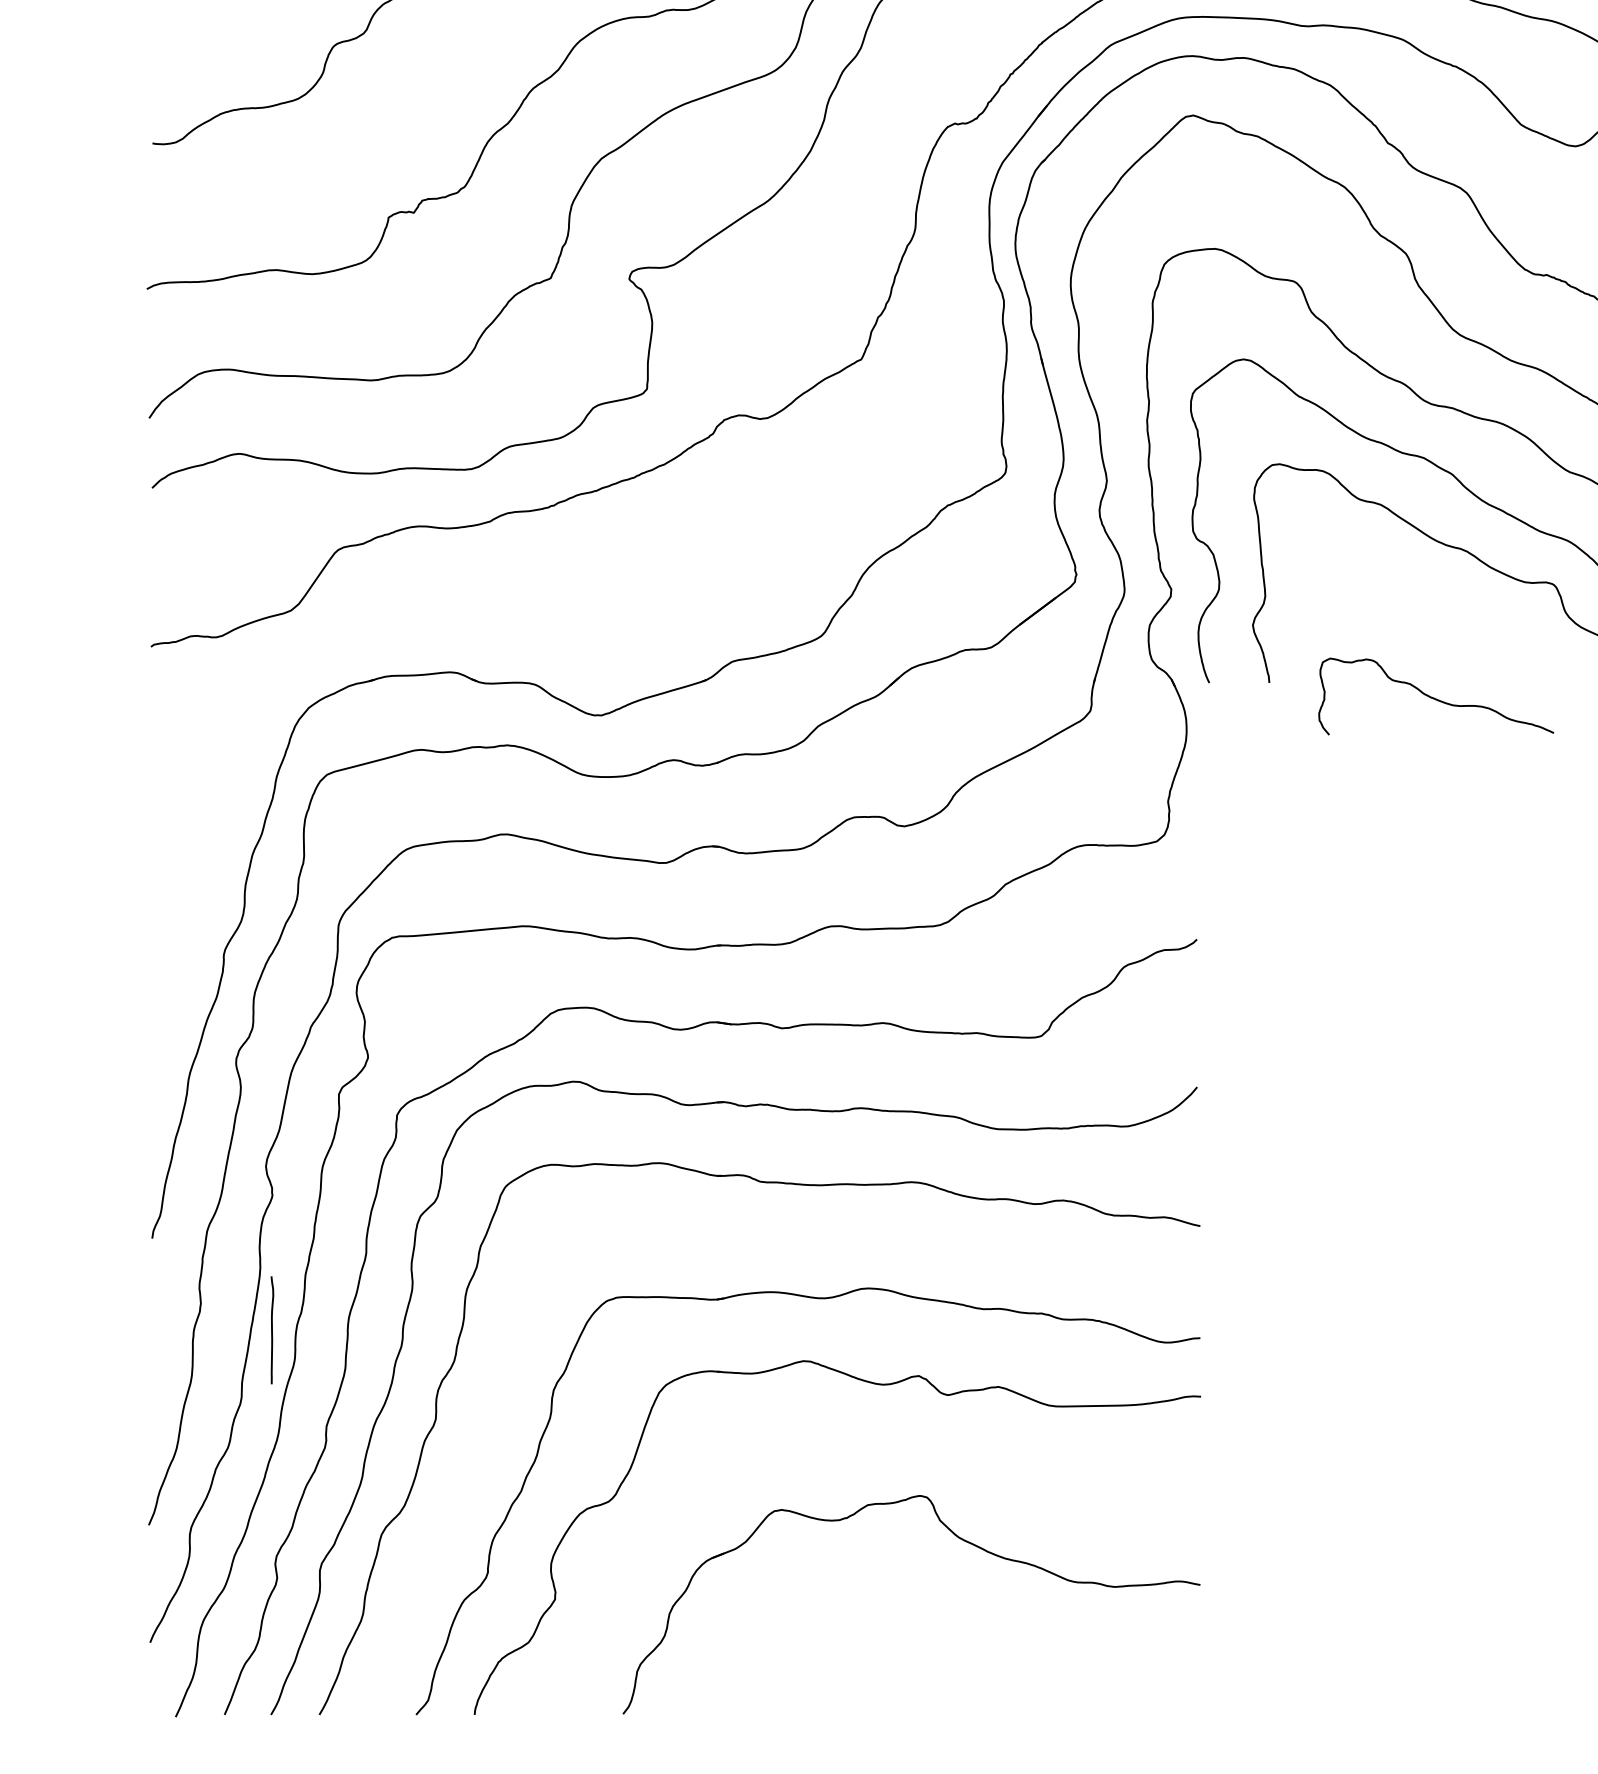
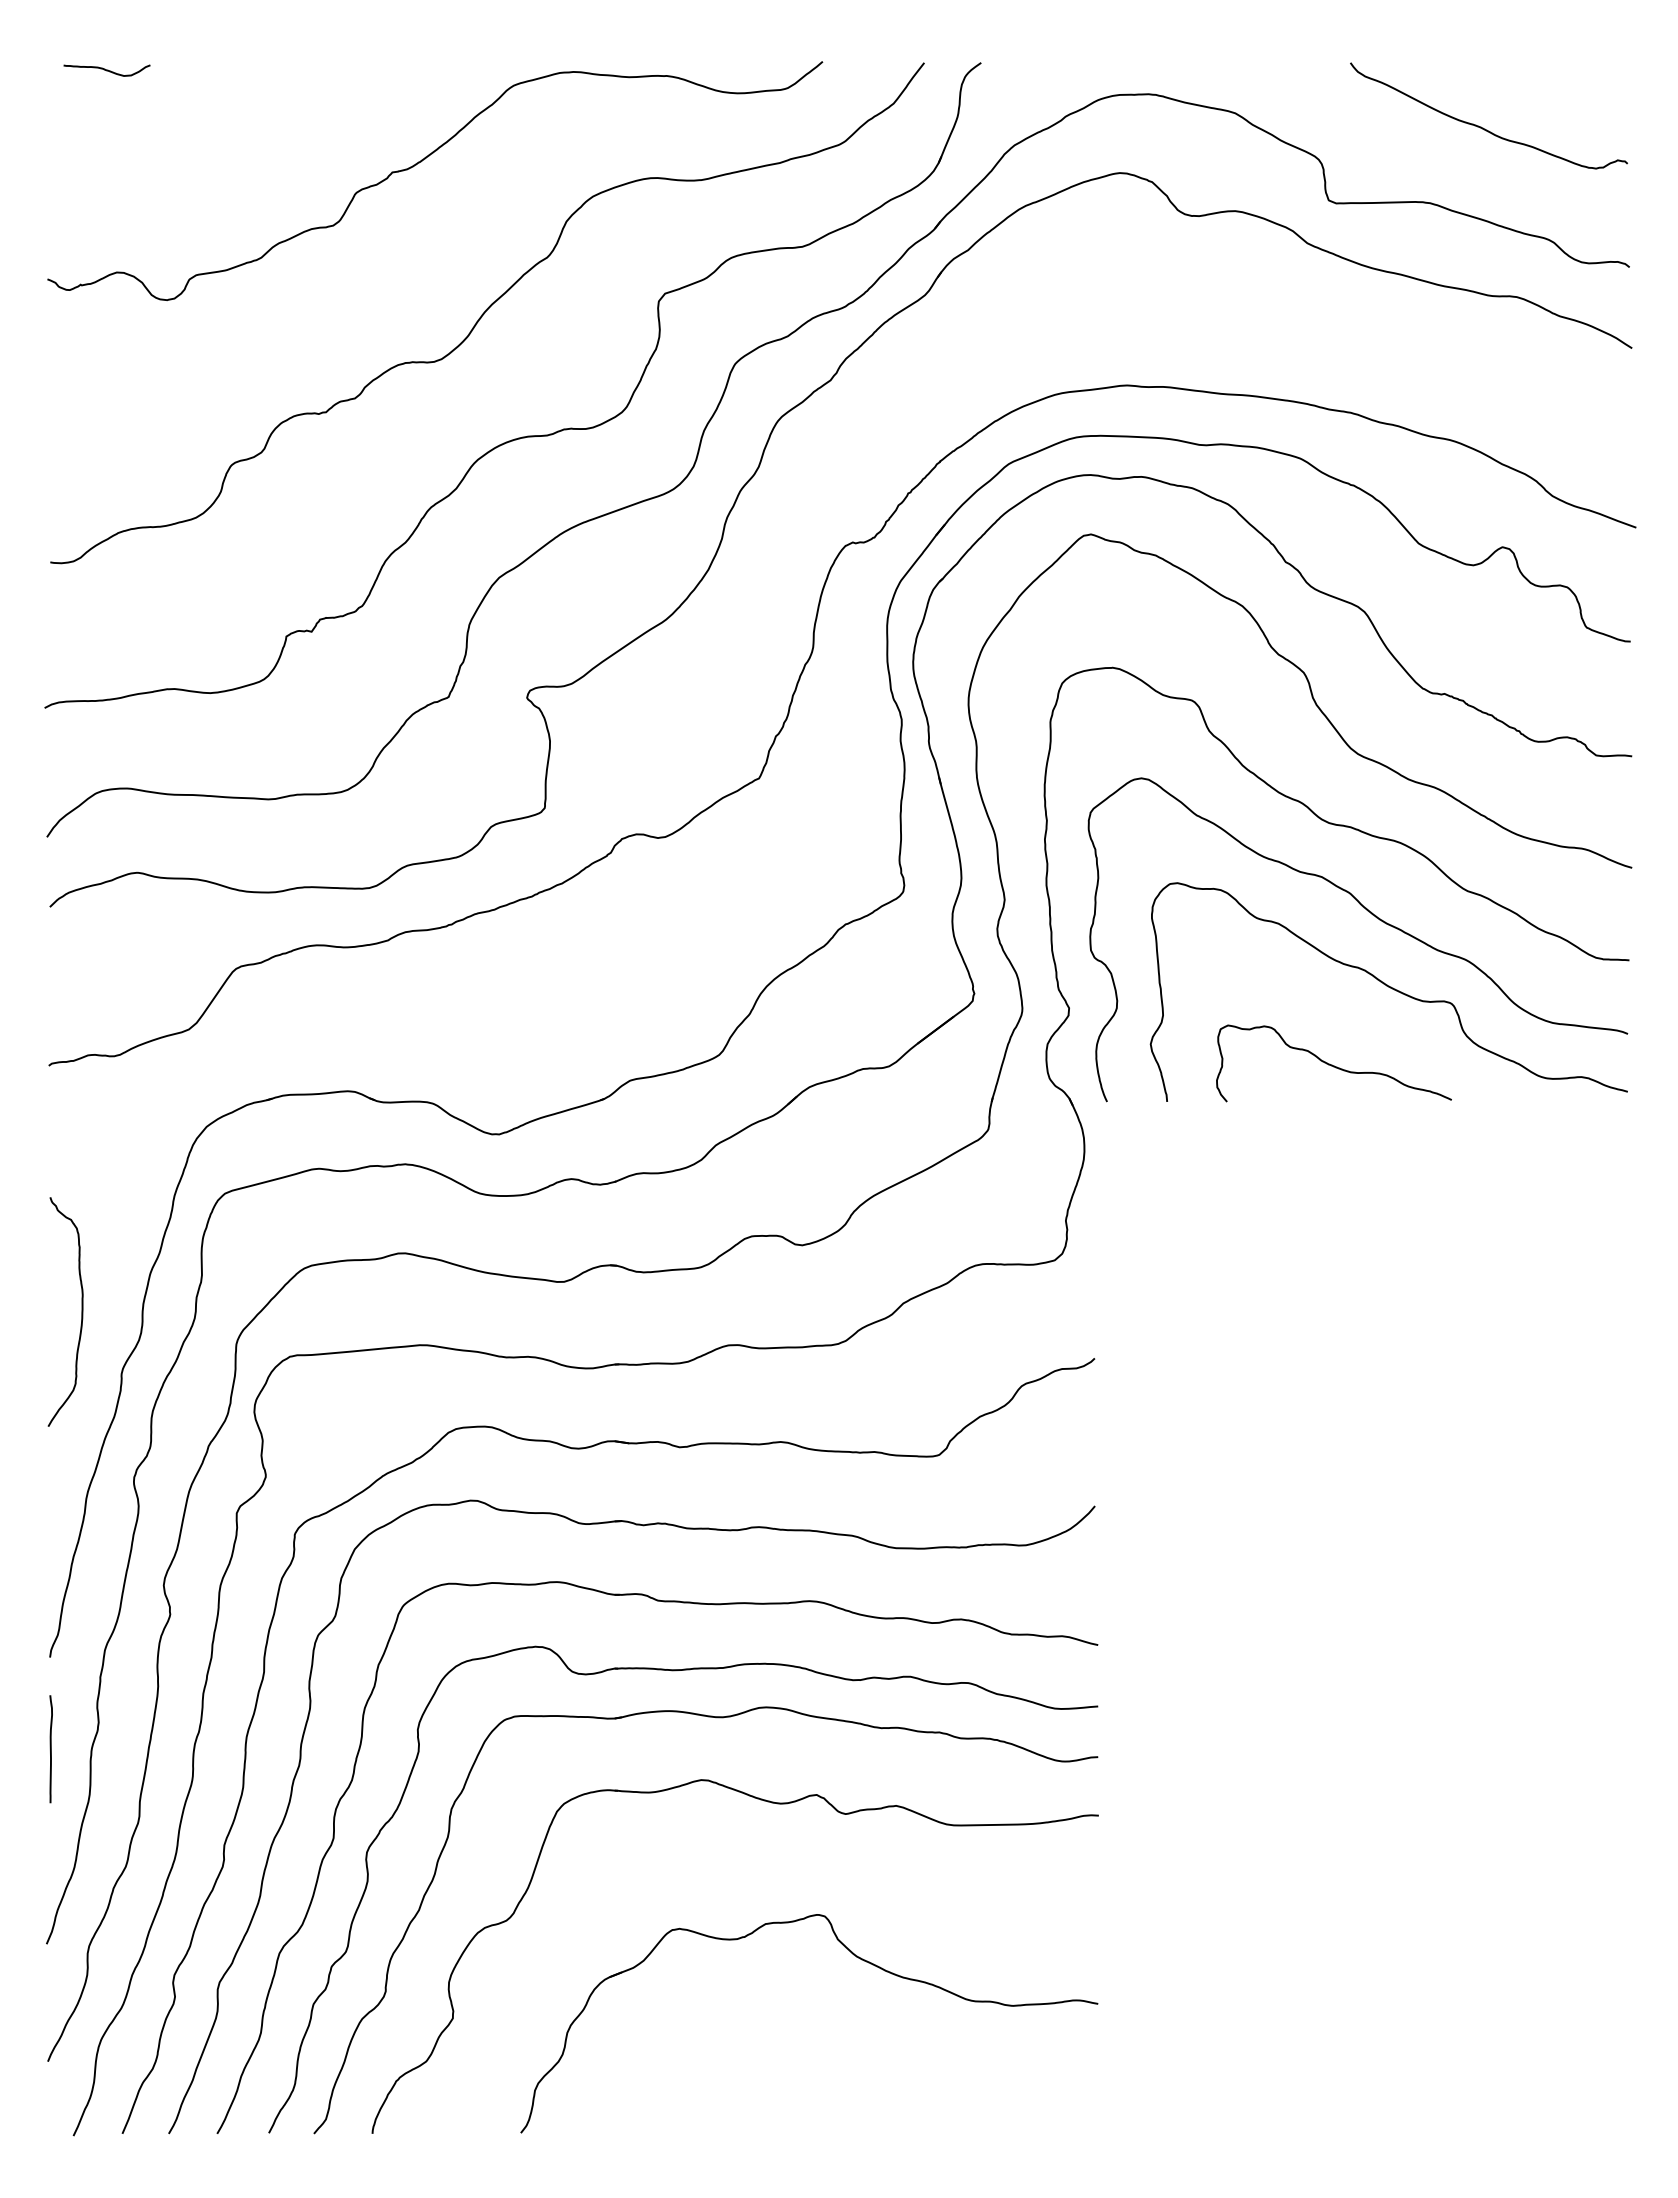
curve: (1434, 697) -> (1332, 1064), moved
curve: (183, 892) -> (81, 1311), added
part: (778, 1252) -> (676, 1671), added
line: (271, 1330) -> (50, 1749), moved

